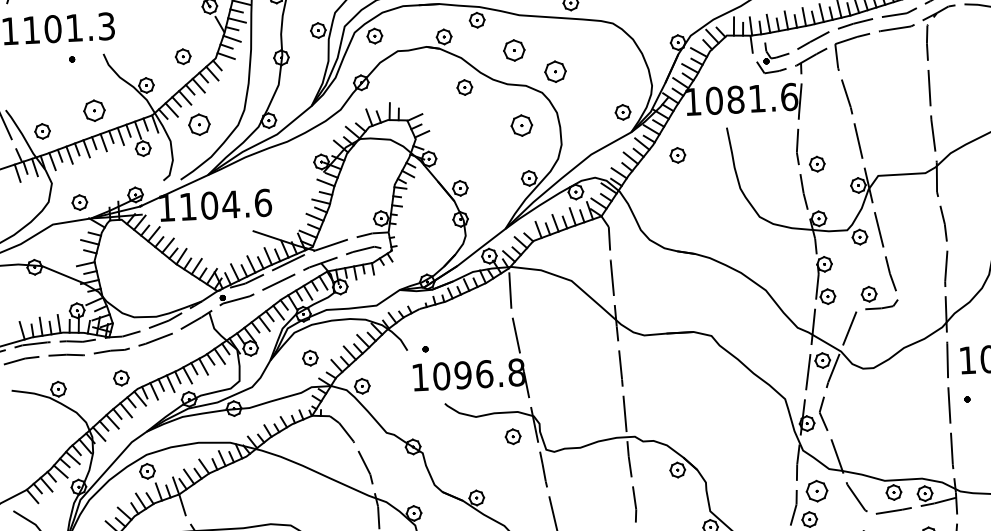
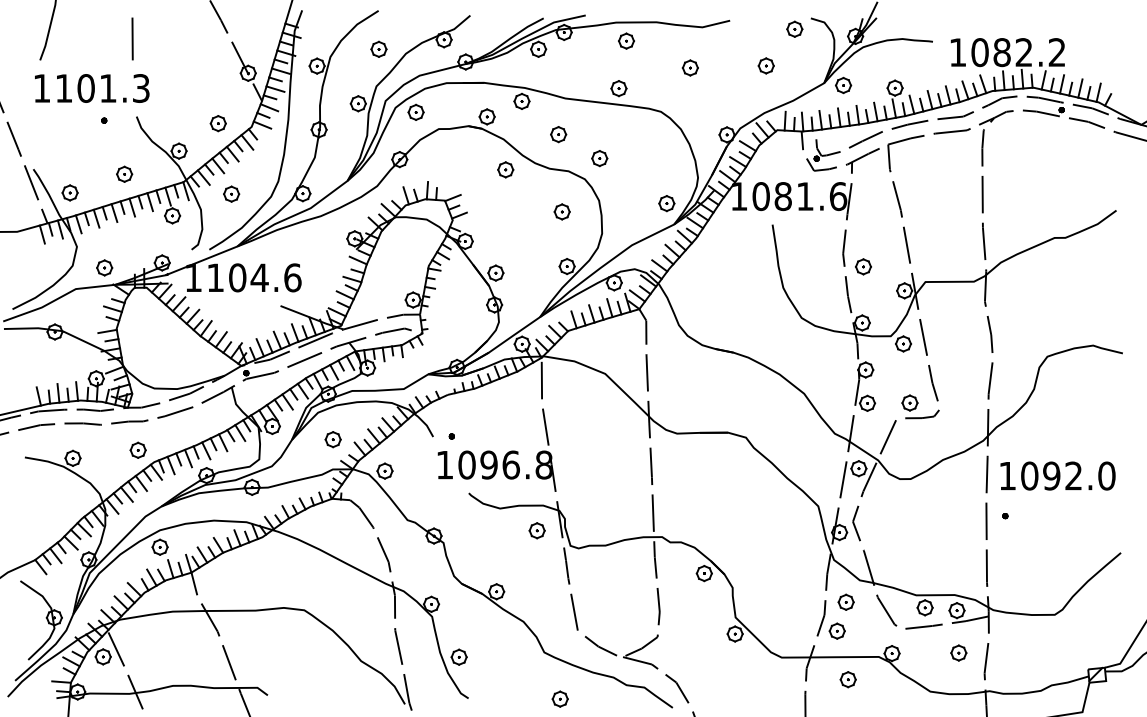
part: (514, 50) -> (558, 134), size x0.71
part: (555, 71) -> (599, 158), size x0.71
part: (94, 109) -> (124, 173), size x0.71
part: (199, 124) -> (231, 193), size x0.71
part: (521, 125) -> (561, 211), size x0.71
part: (677, 155) -> (720, 250), removed
part: (816, 490) -> (845, 601), size x0.71

